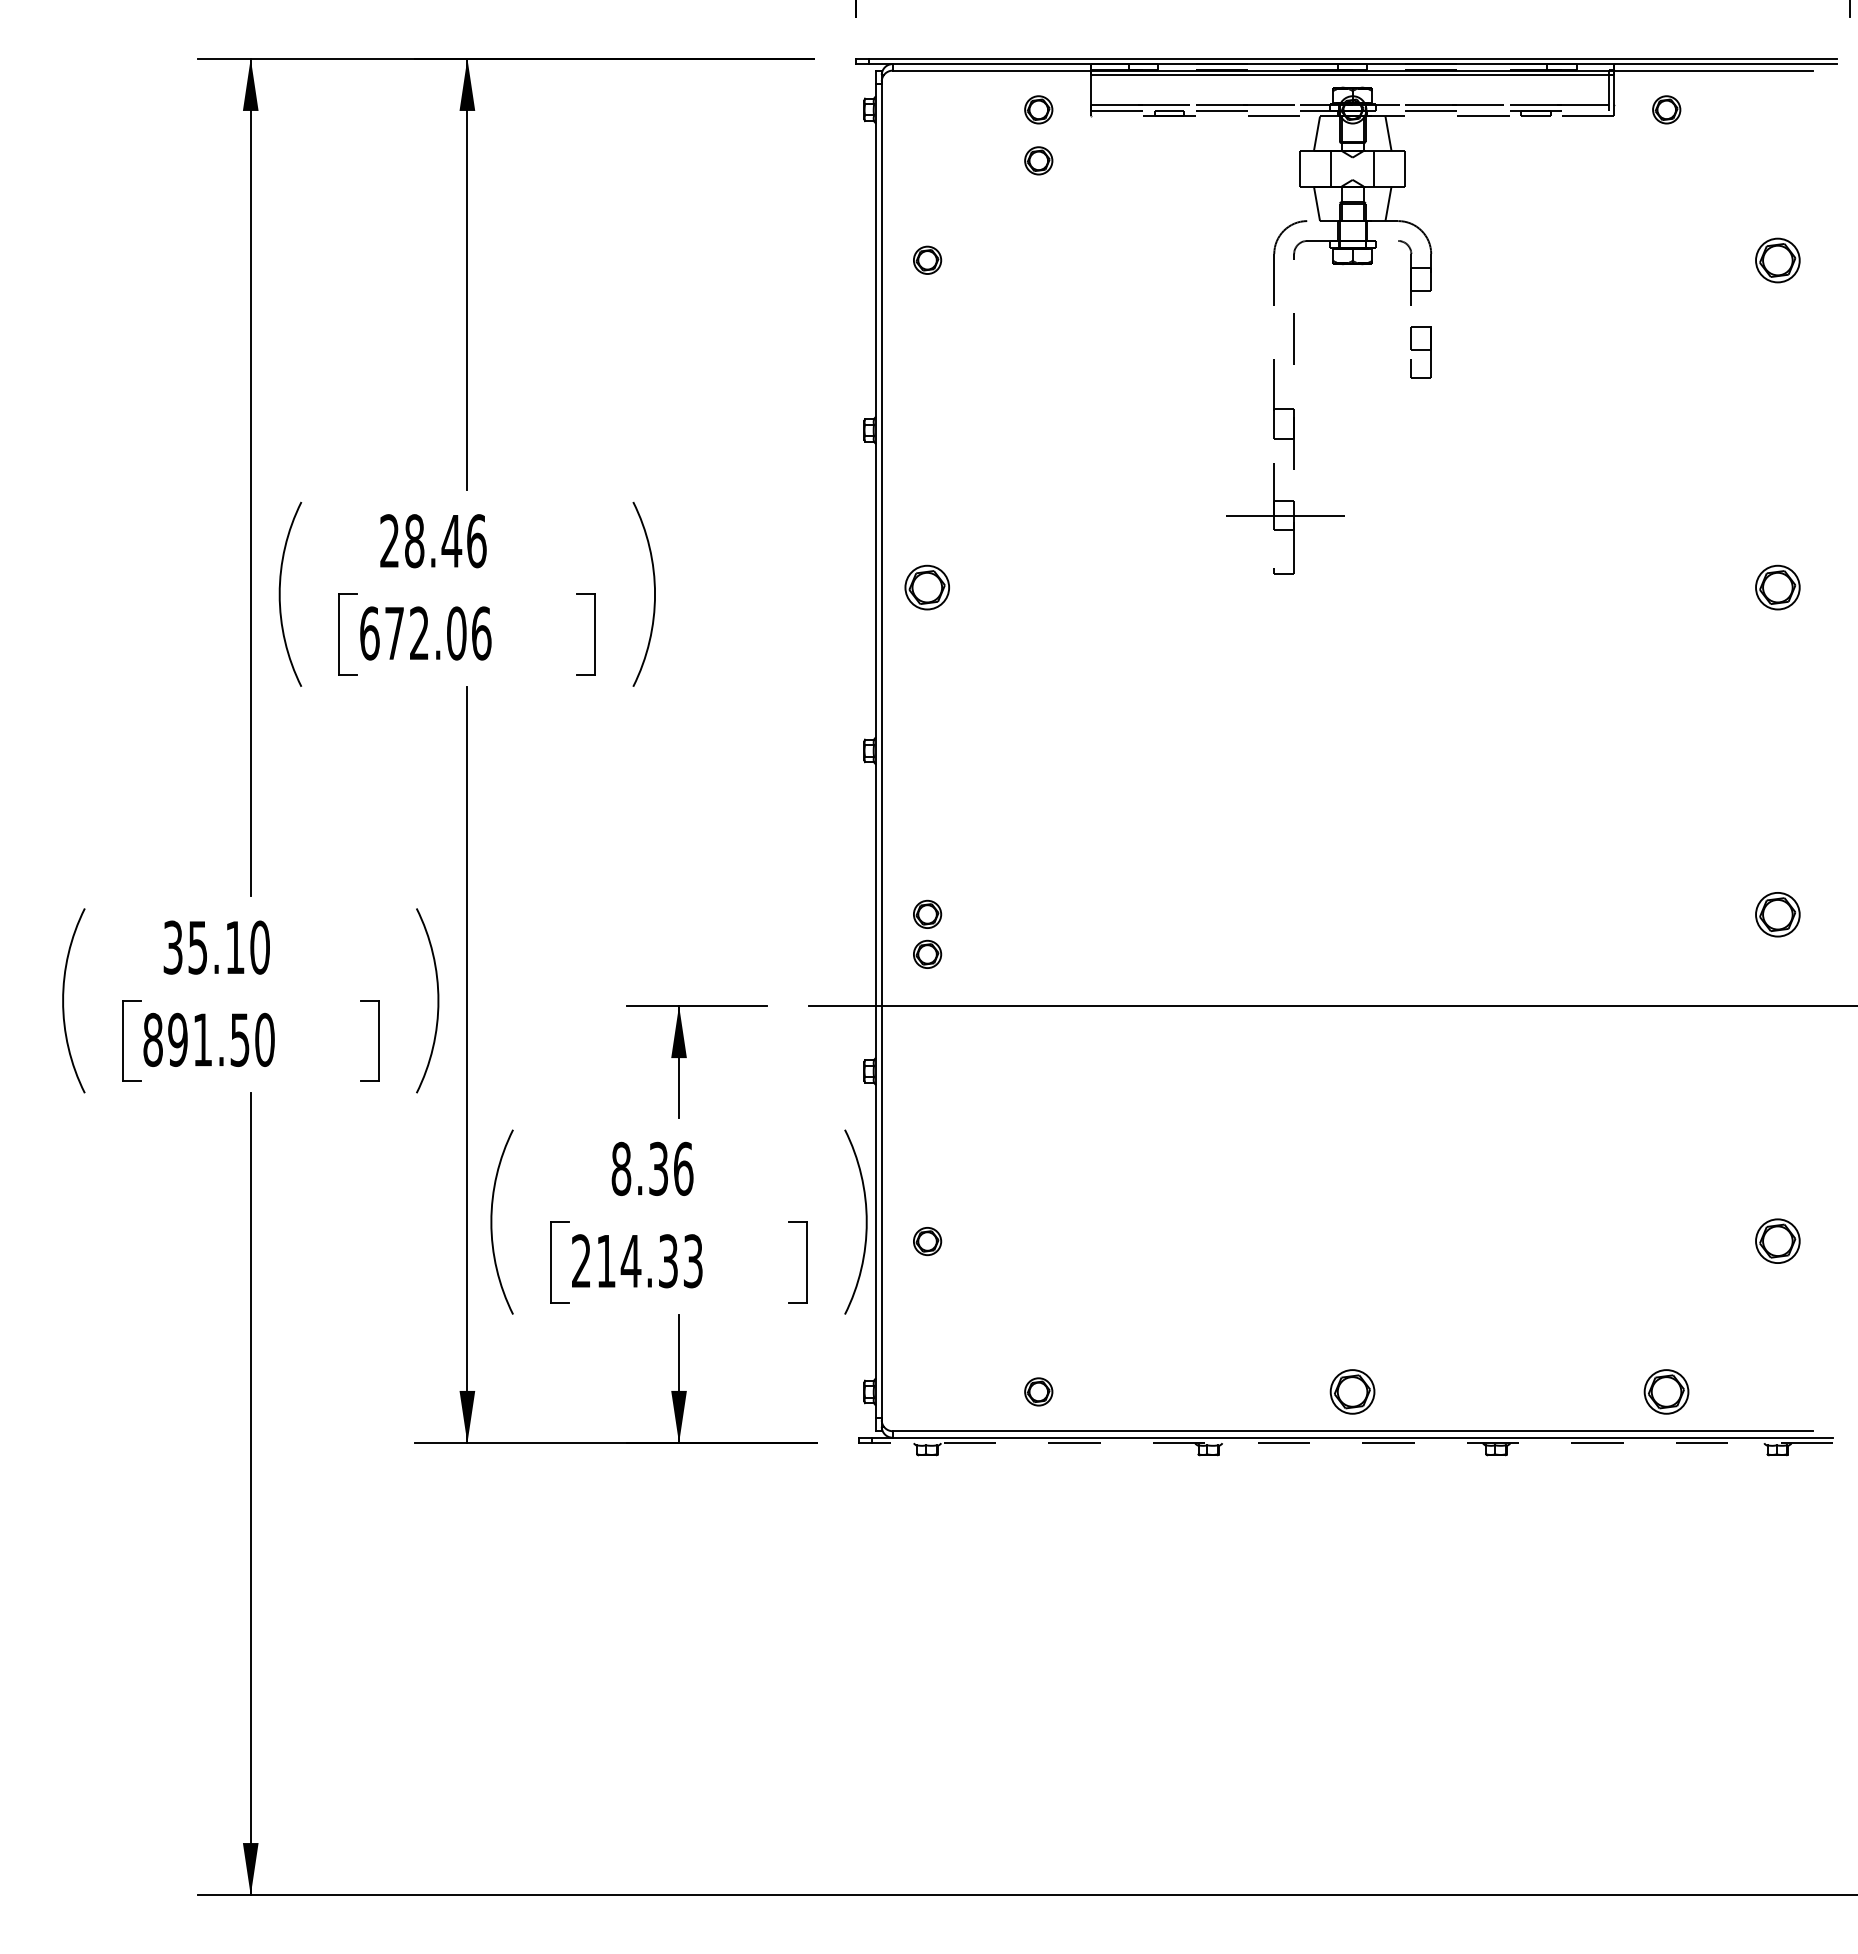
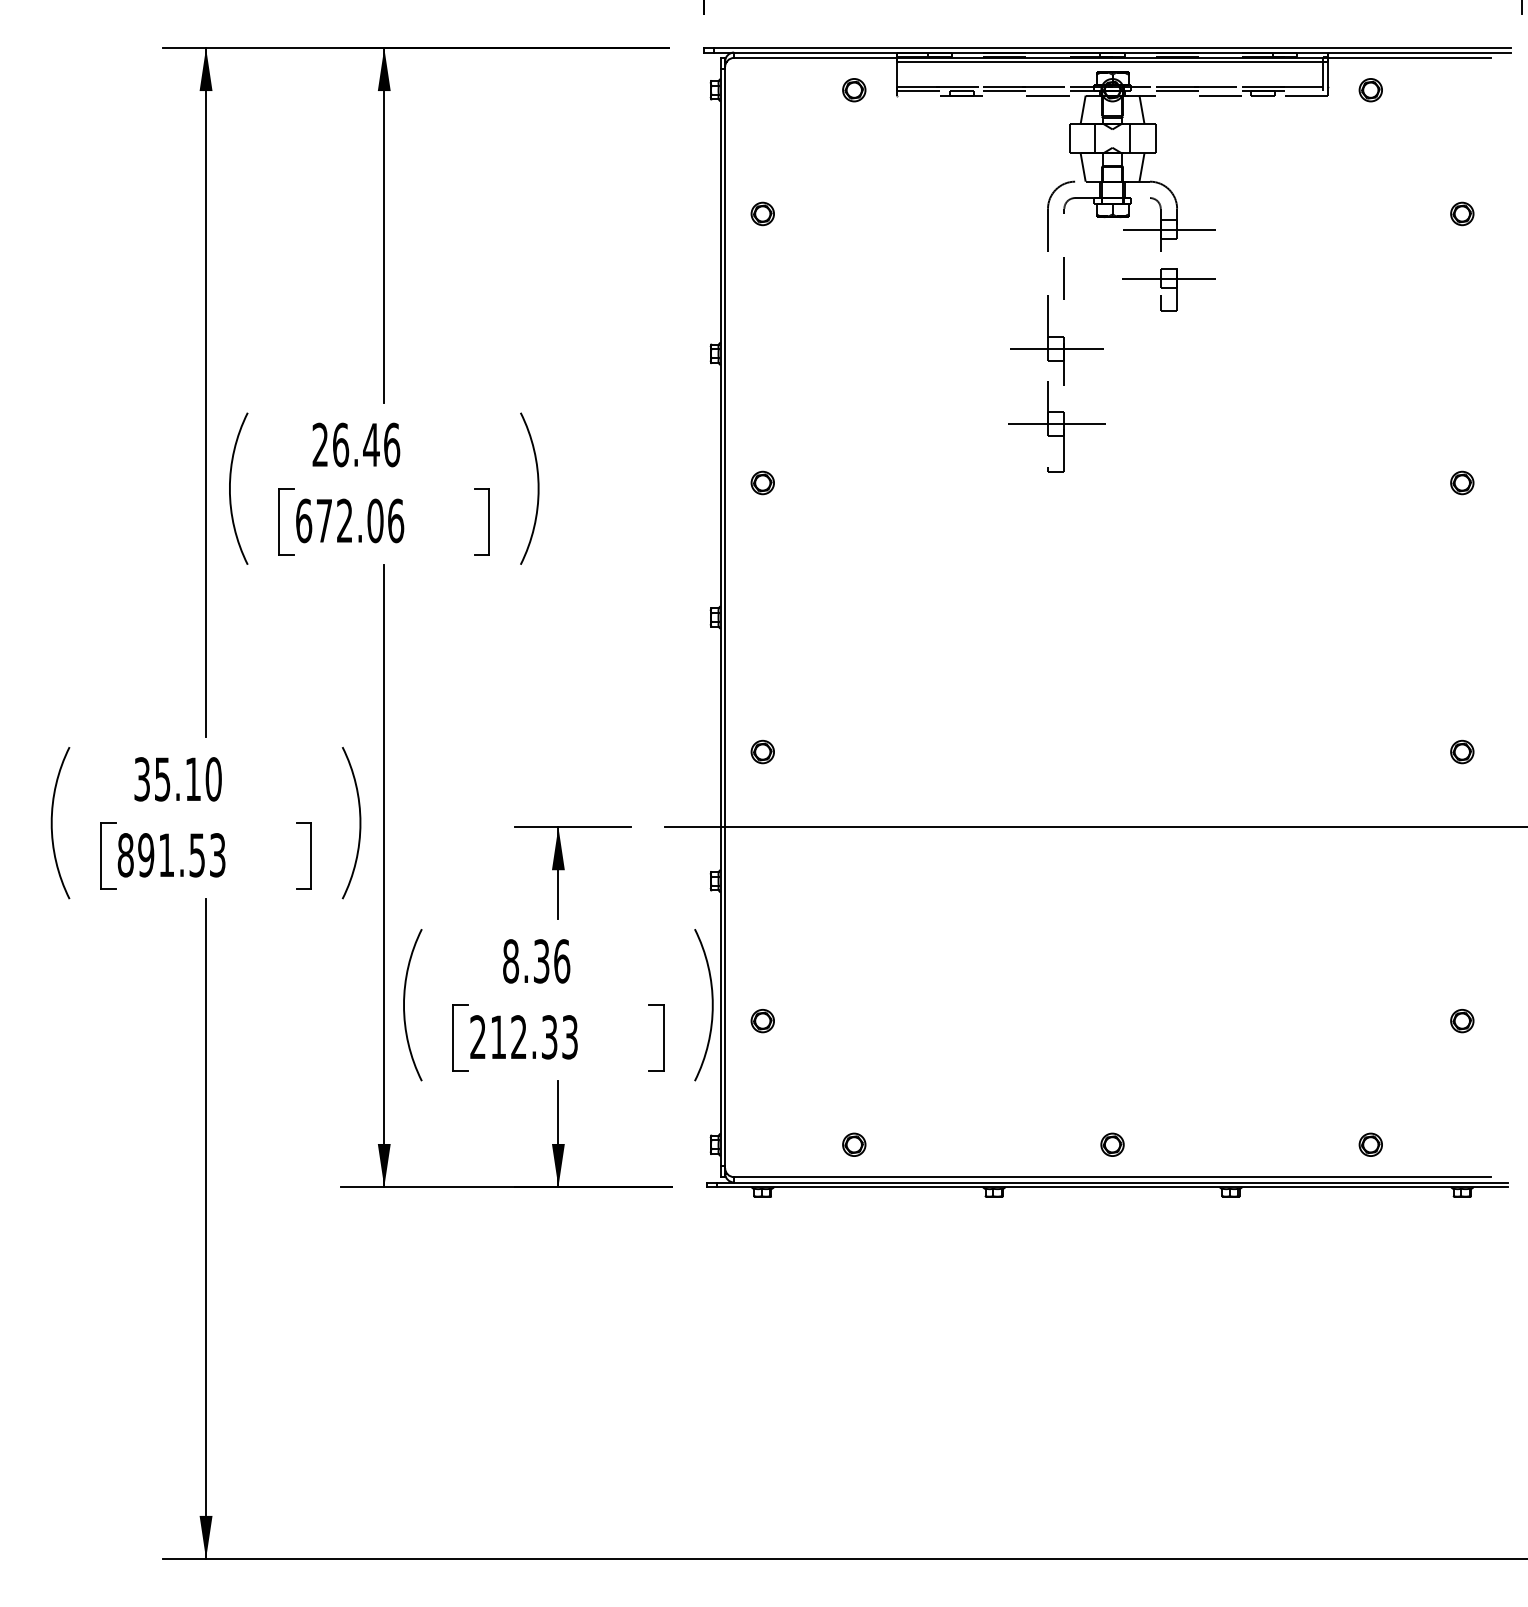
part: (1038, 160) -> (854, 131), removed
part: (1777, 259) -> (1461, 213), size x0.62
line: (1420, 279) -> (1168, 229), added
line: (1420, 338) -> (1168, 278), added
line: (1285, 424) -> (1057, 349), added
text: (414, 541) -> (340, 445), 28.46 -> 26.46
part: (927, 586) -> (762, 482), size x0.62
part: (1777, 586) -> (1461, 482), size x0.62
part: (1777, 913) -> (1461, 751), size x0.62
part: (927, 953) -> (762, 784), removed
text: (264, 1039) -> (217, 854), 891.50 -> 891.53
part: (1777, 1241) -> (1461, 1021), size x0.62
text: (630, 1260) -> (518, 1036), 214.33 -> 212.33
part: (1352, 1391) -> (1112, 1144), size x0.62
part: (1666, 1391) -> (1370, 1144), size x0.62
line: (1352, 1443) -> (1112, 1187), dashed -> solid

